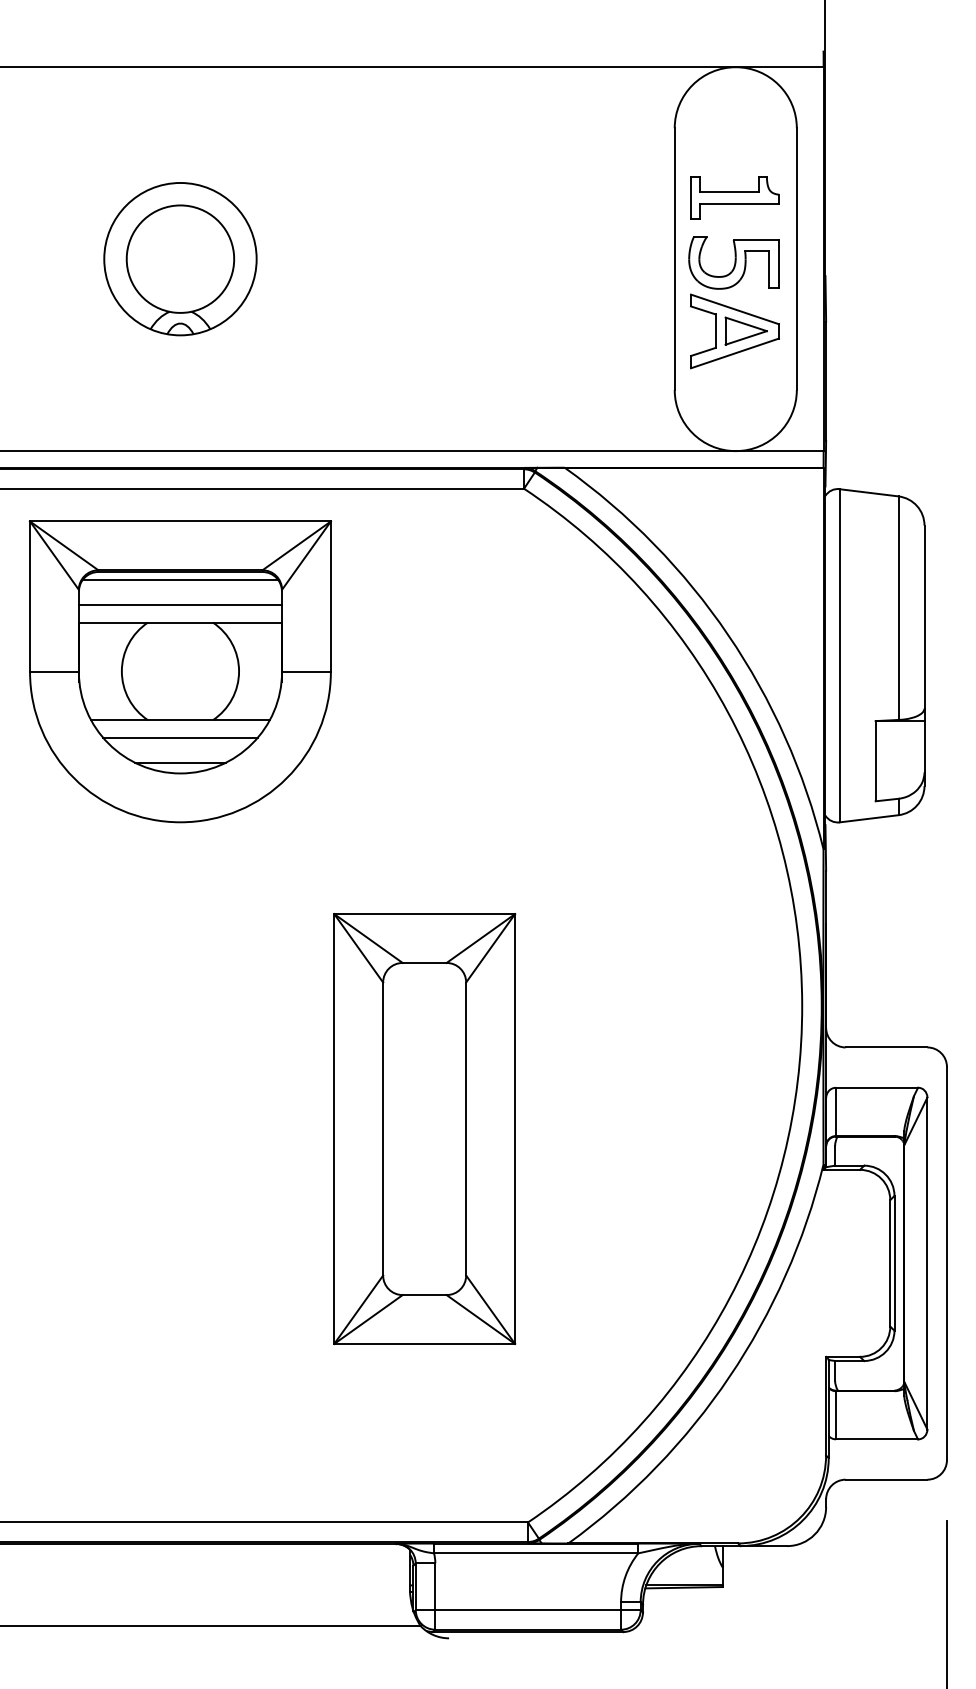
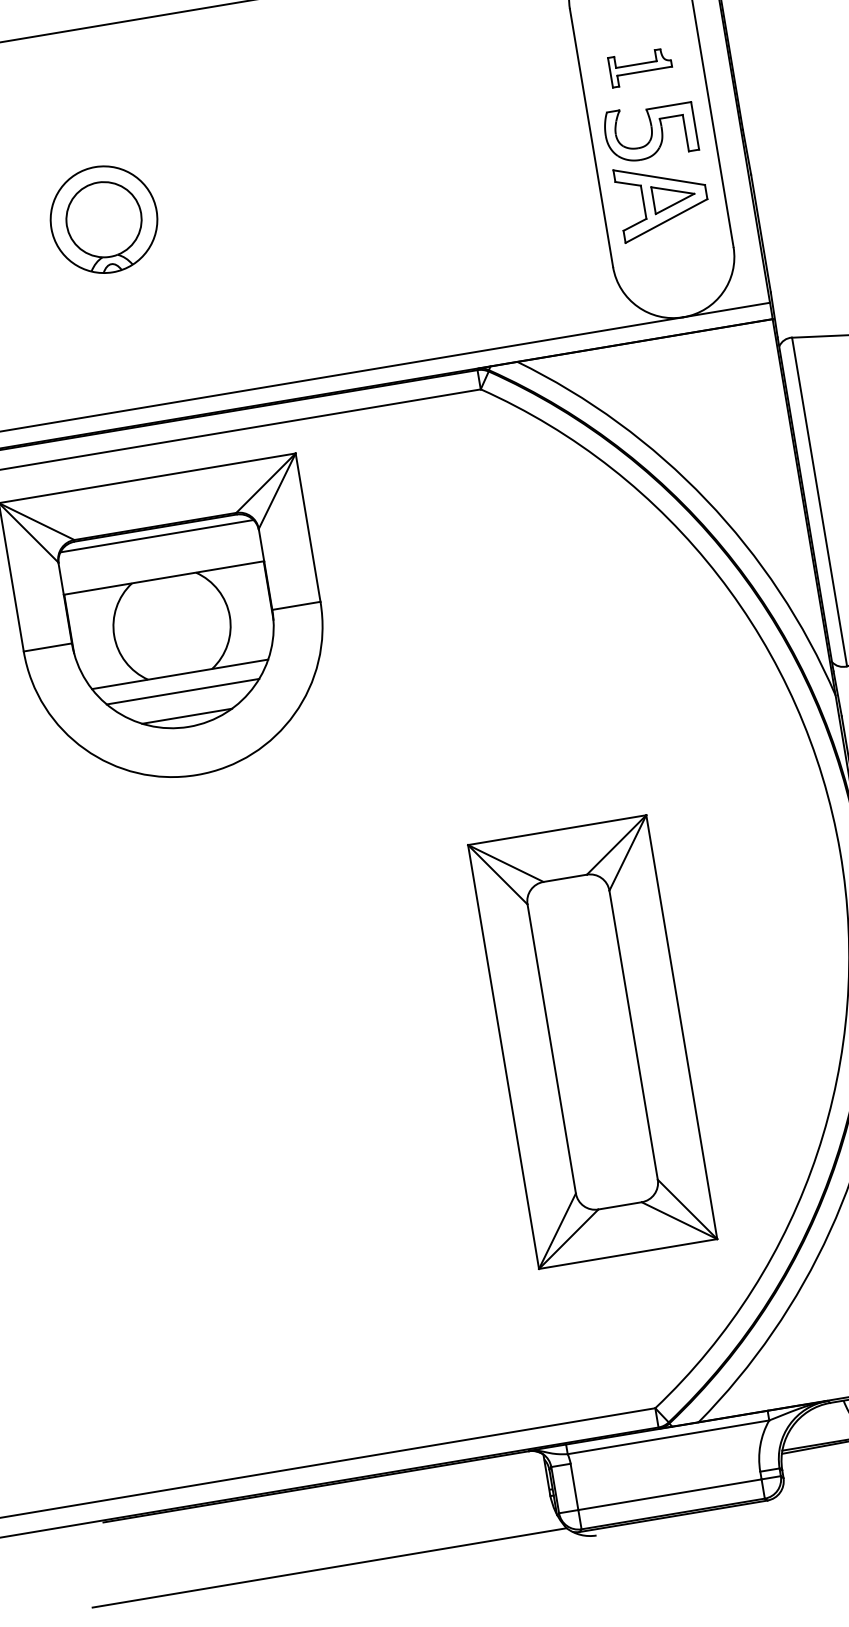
part: (734, 197) -> (640, 67), size x0.7
part: (180, 259) -> (104, 219), size x0.7
line: (180, 605) -> (161, 561), removed
part: (424, 1129) -> (592, 1042), moved

